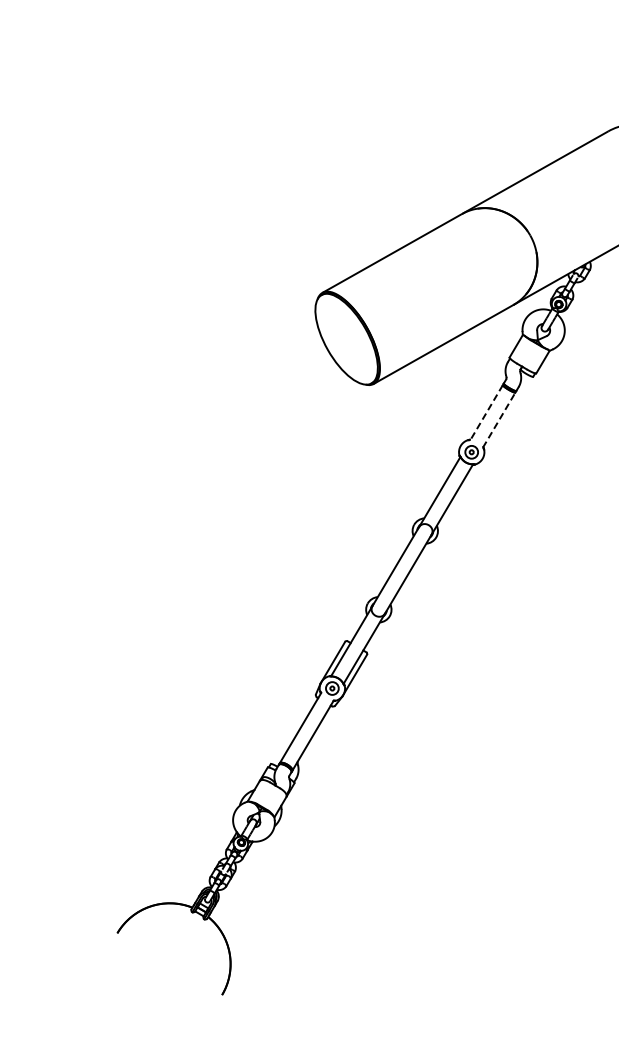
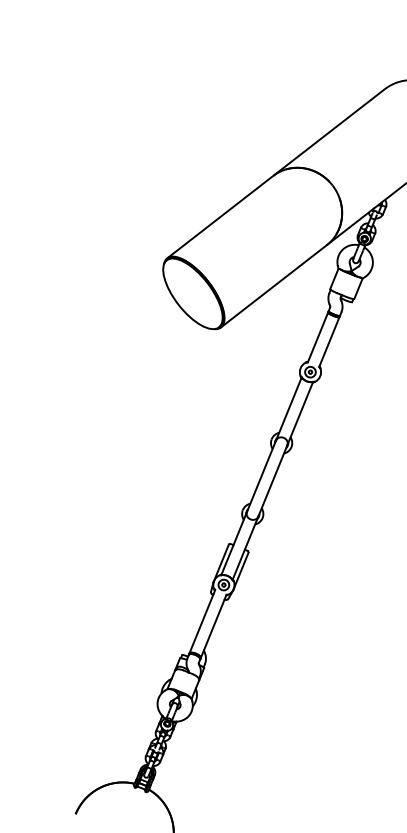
line: (486, 413) -> (317, 338), dashed -> solid
line: (499, 419) -> (329, 341), dashed -> solid

